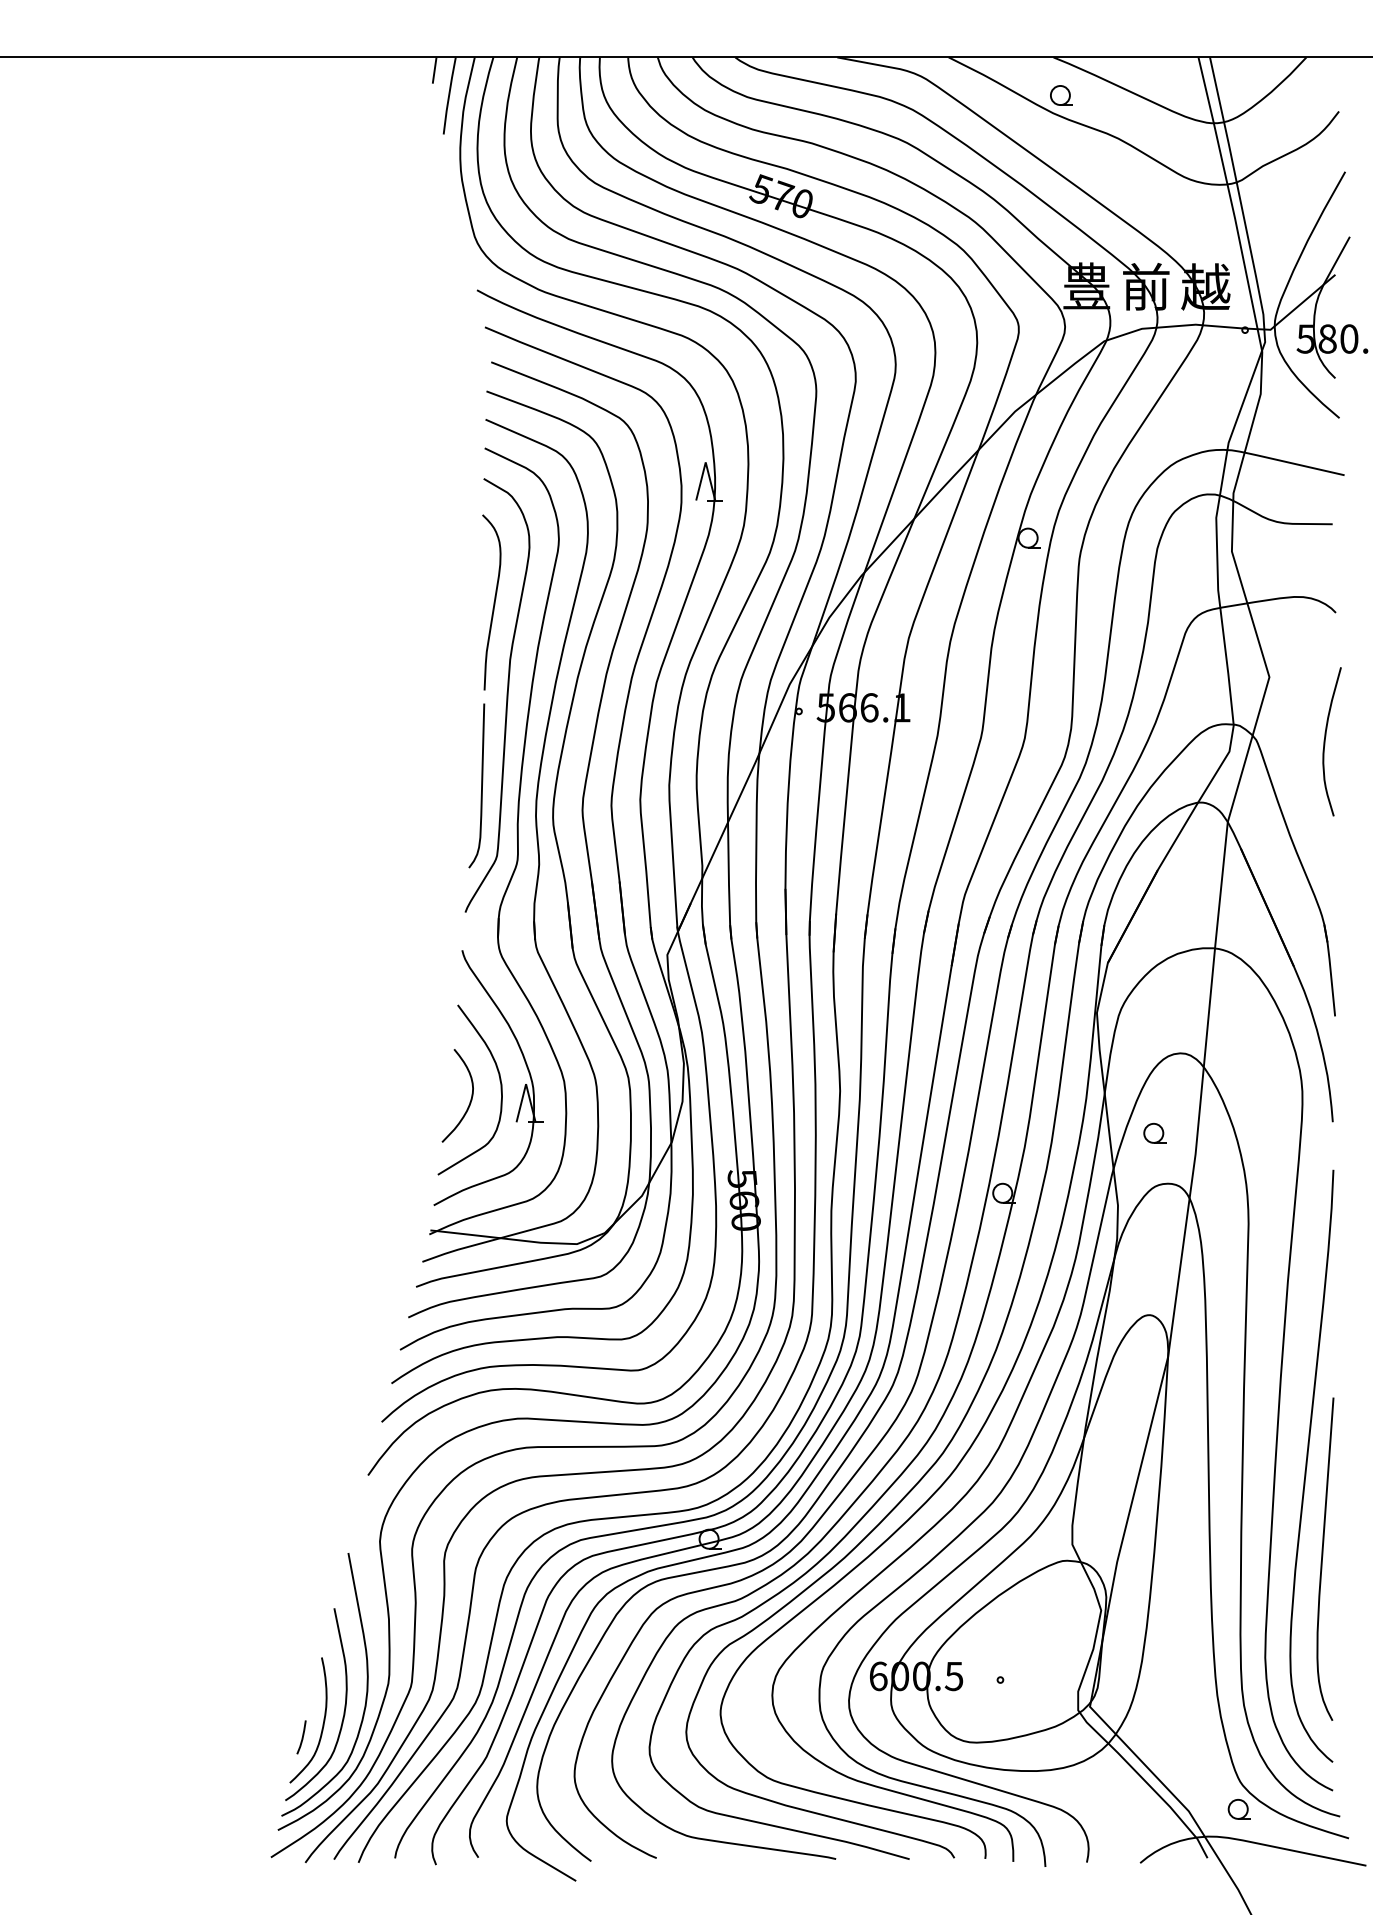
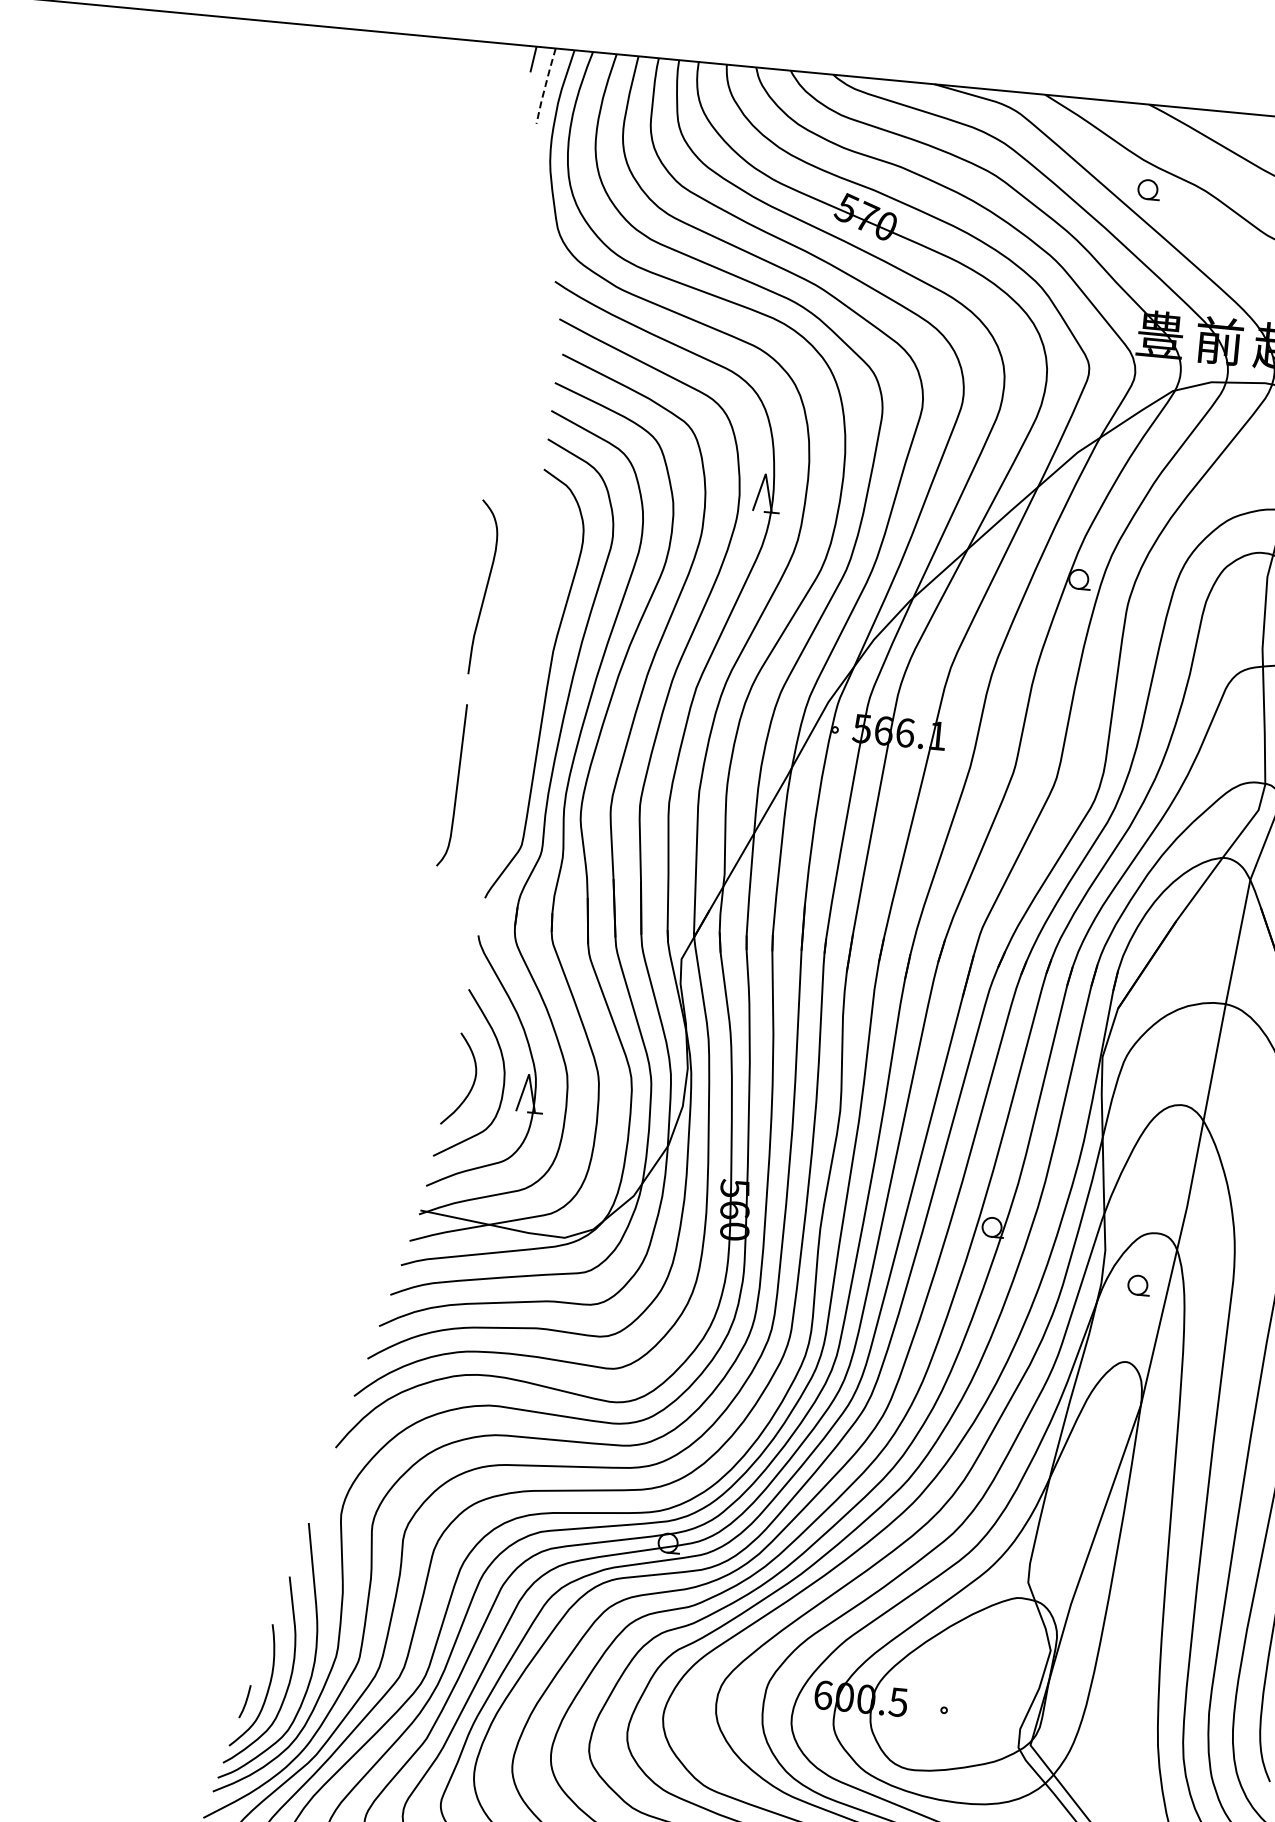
part: (1061, 95) -> (1149, 189), moved
line: (449, 96) -> (545, 86), solid -> dashed
curve: (493, 602) -> (485, 587), moved
curve: (481, 785) -> (456, 785), moved
part: (1154, 1132) -> (1138, 1284), moved

